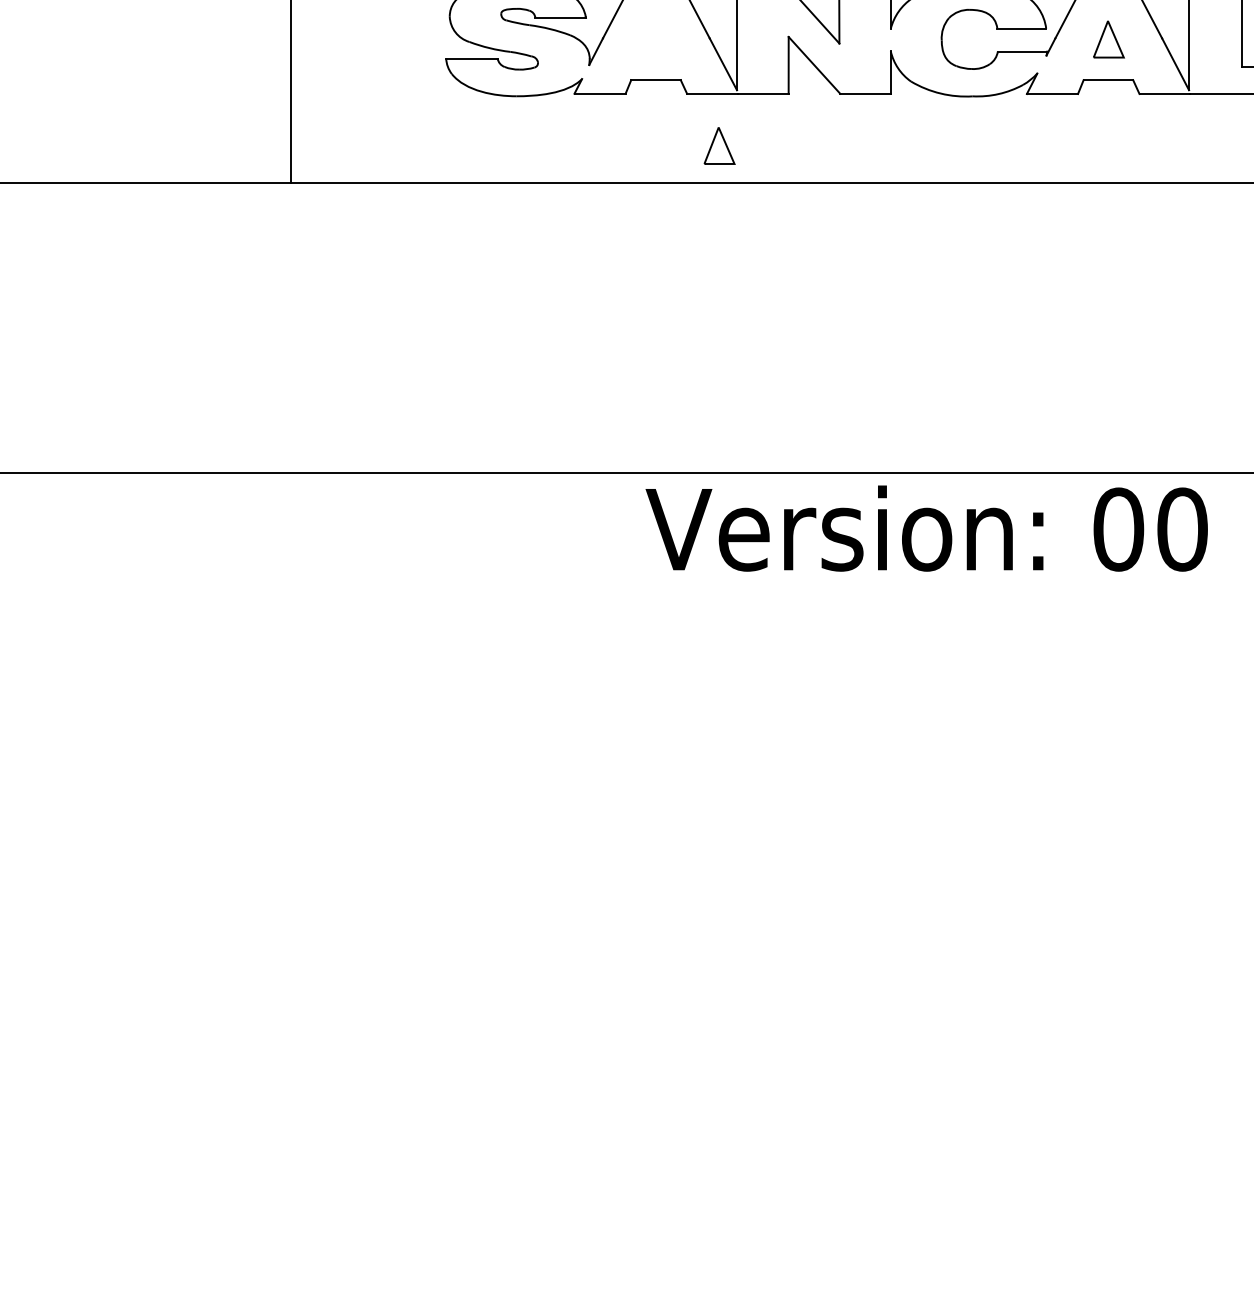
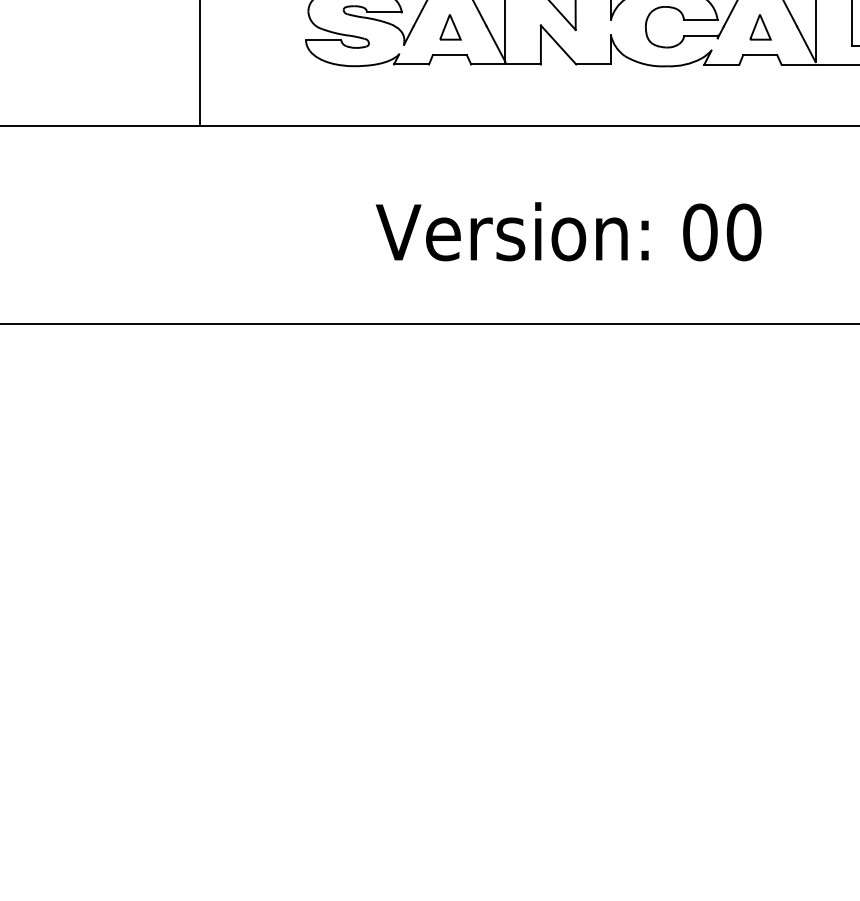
part: (719, 146) -> (450, 27), moved
text: (926, 528) -> (568, 231), moved

